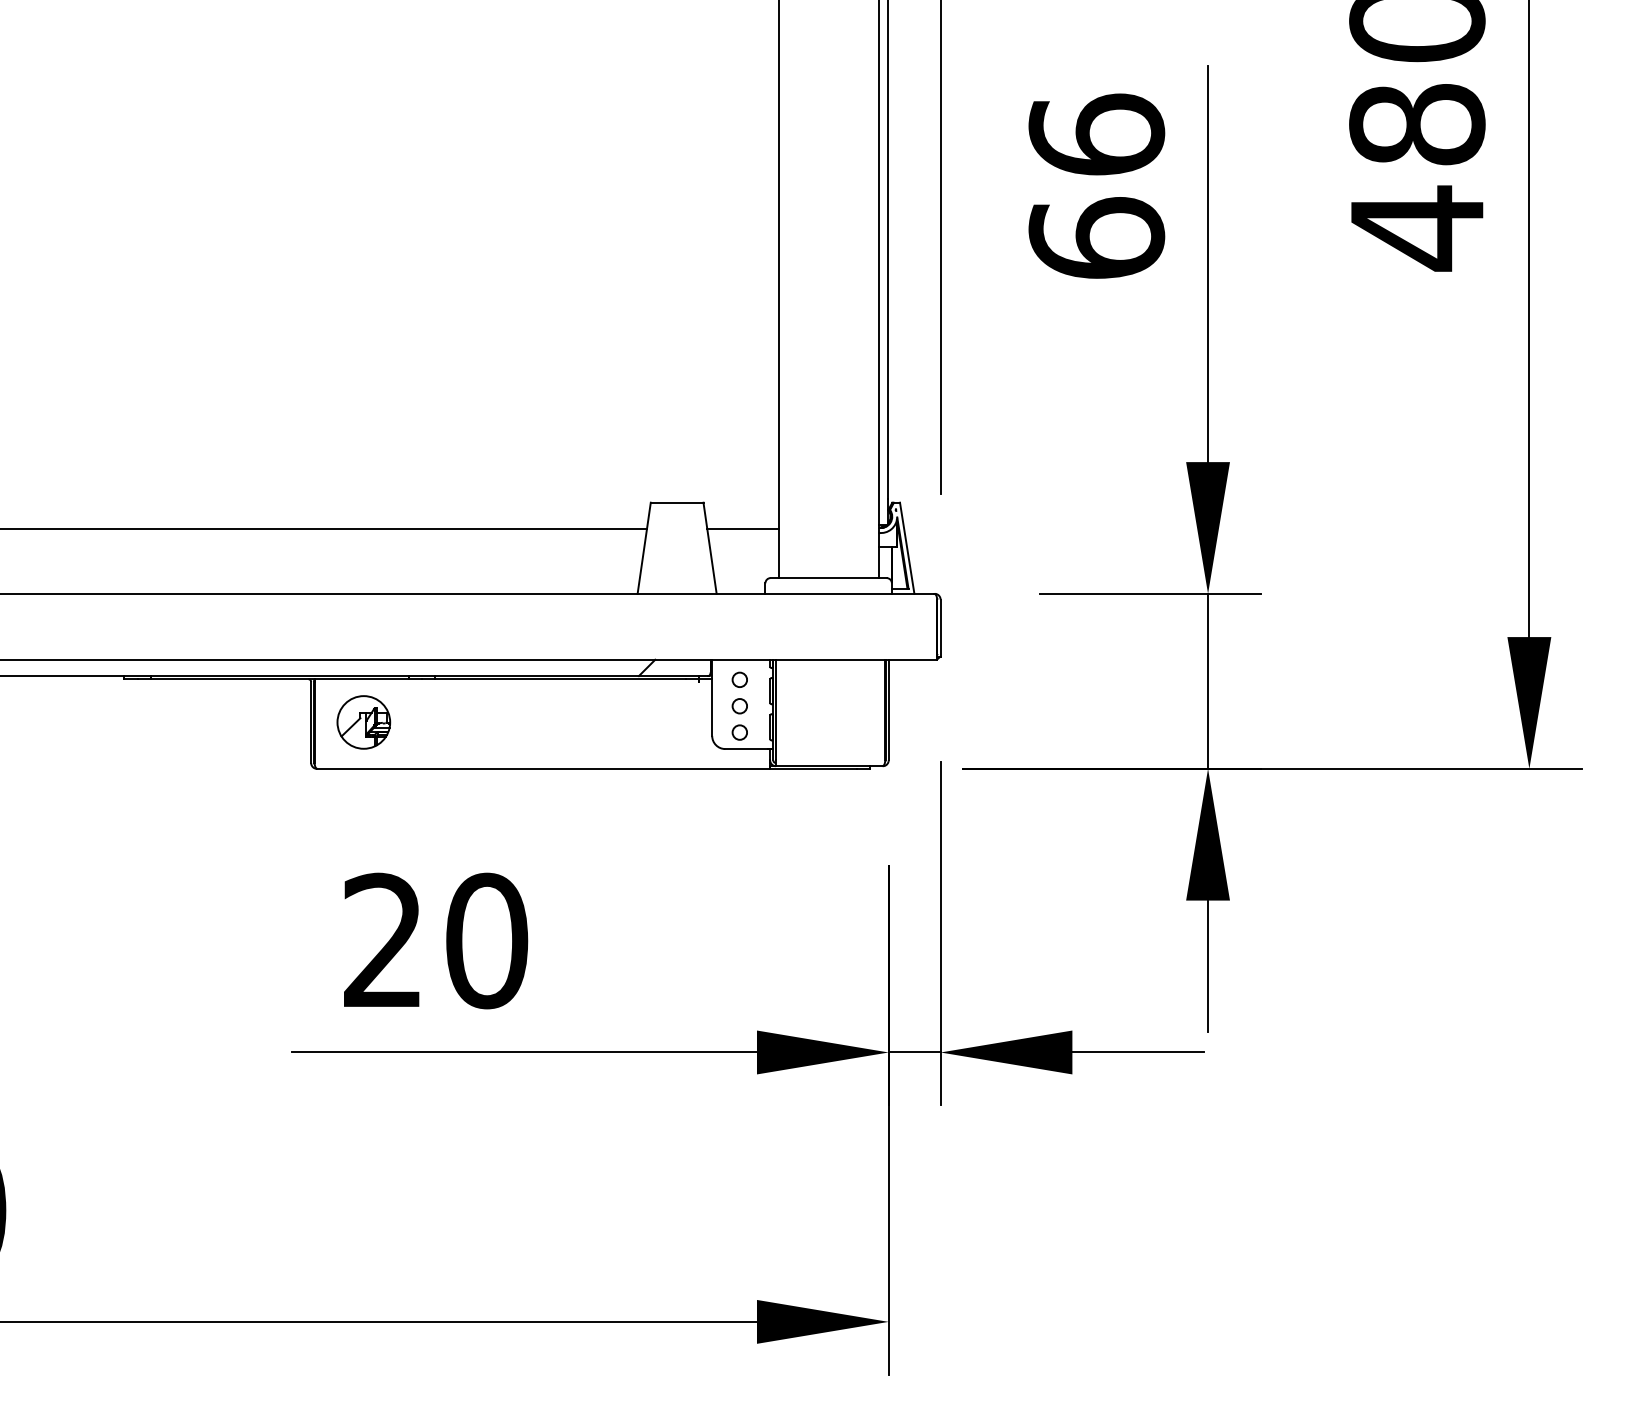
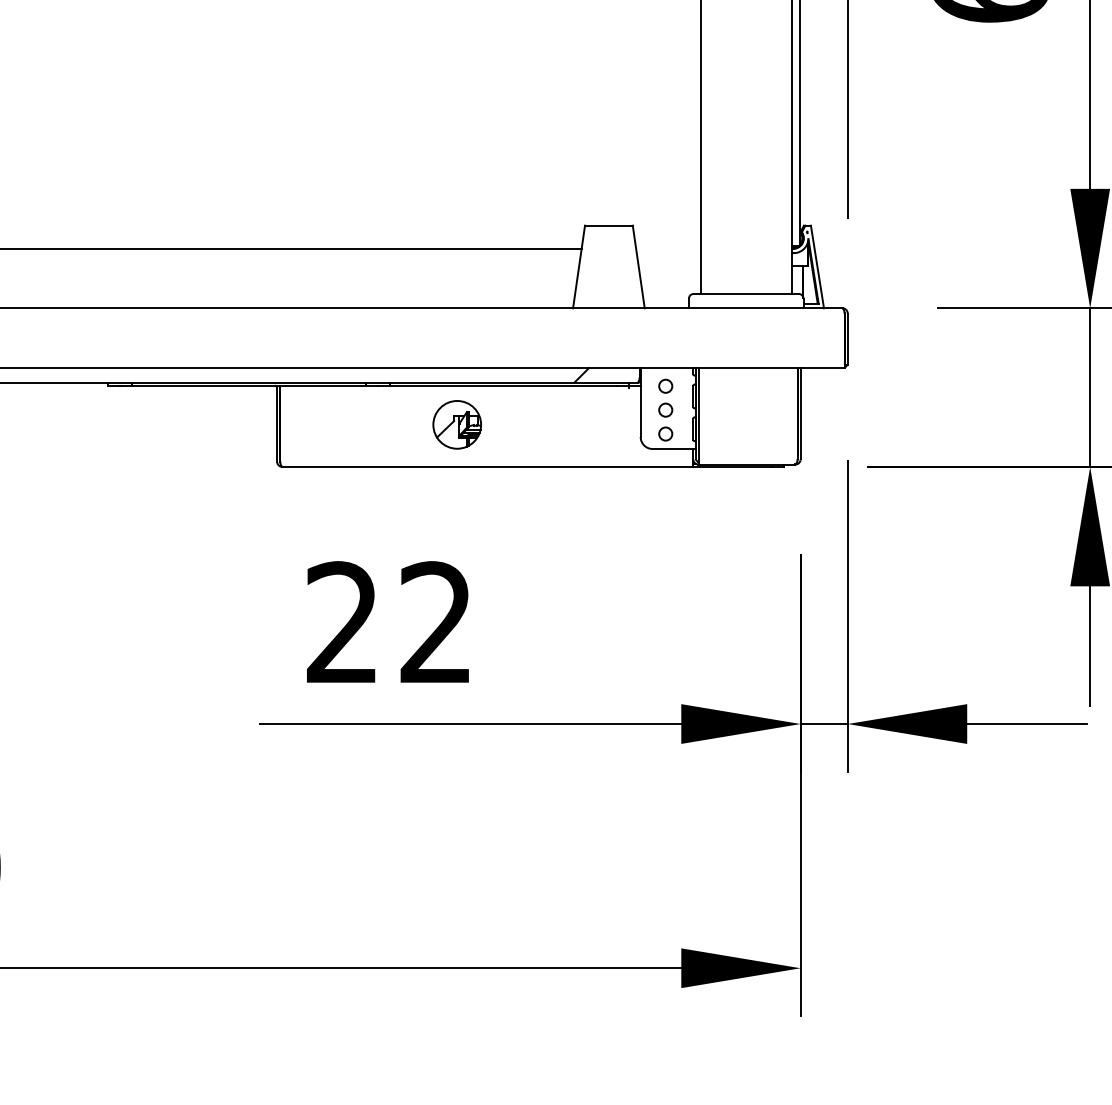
line: (742, 528) -> (668, 249), removed
part: (363, 722) -> (456, 424), moved
text: (487, 940) -> (436, 622), 20 -> 22

